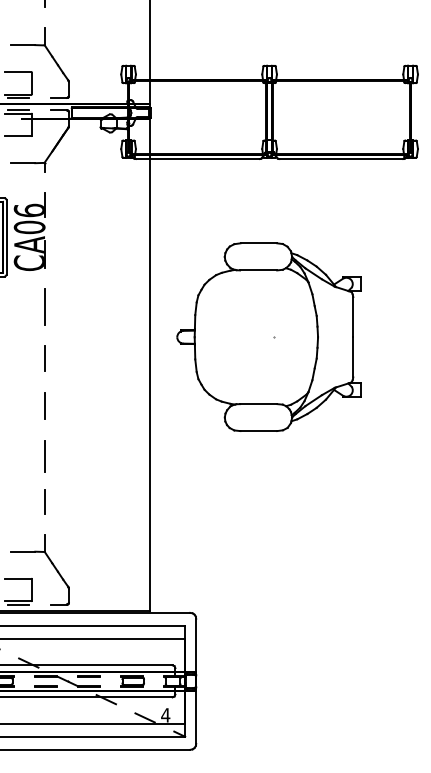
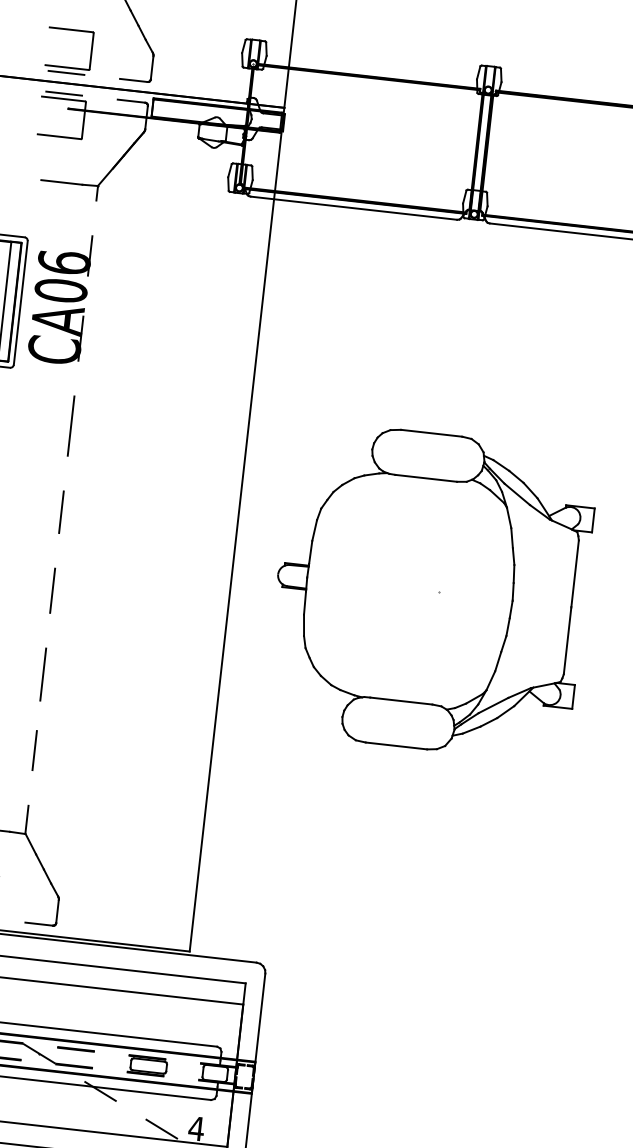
part: (268, 336) -> (430, 590), moved

